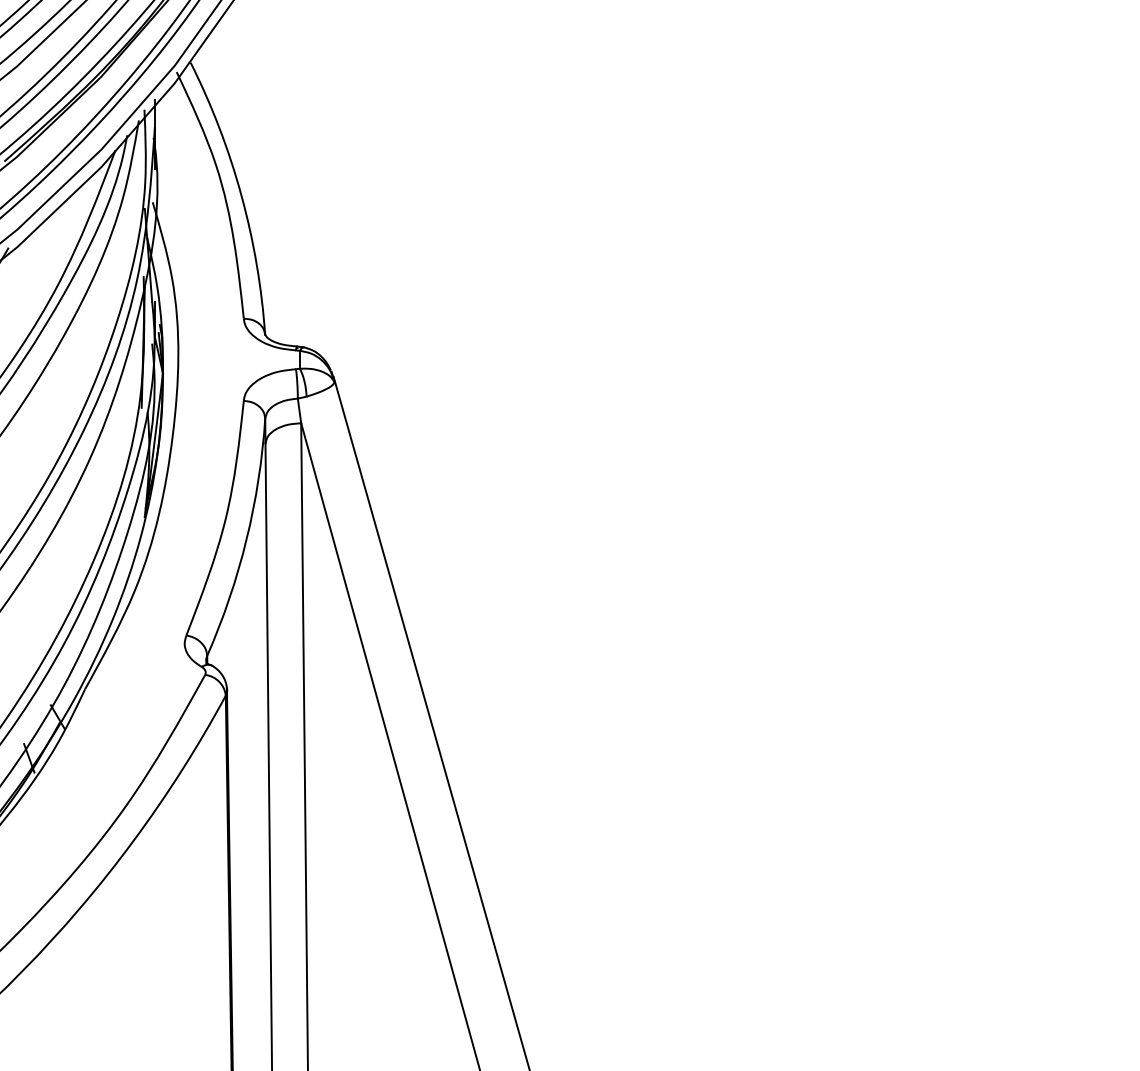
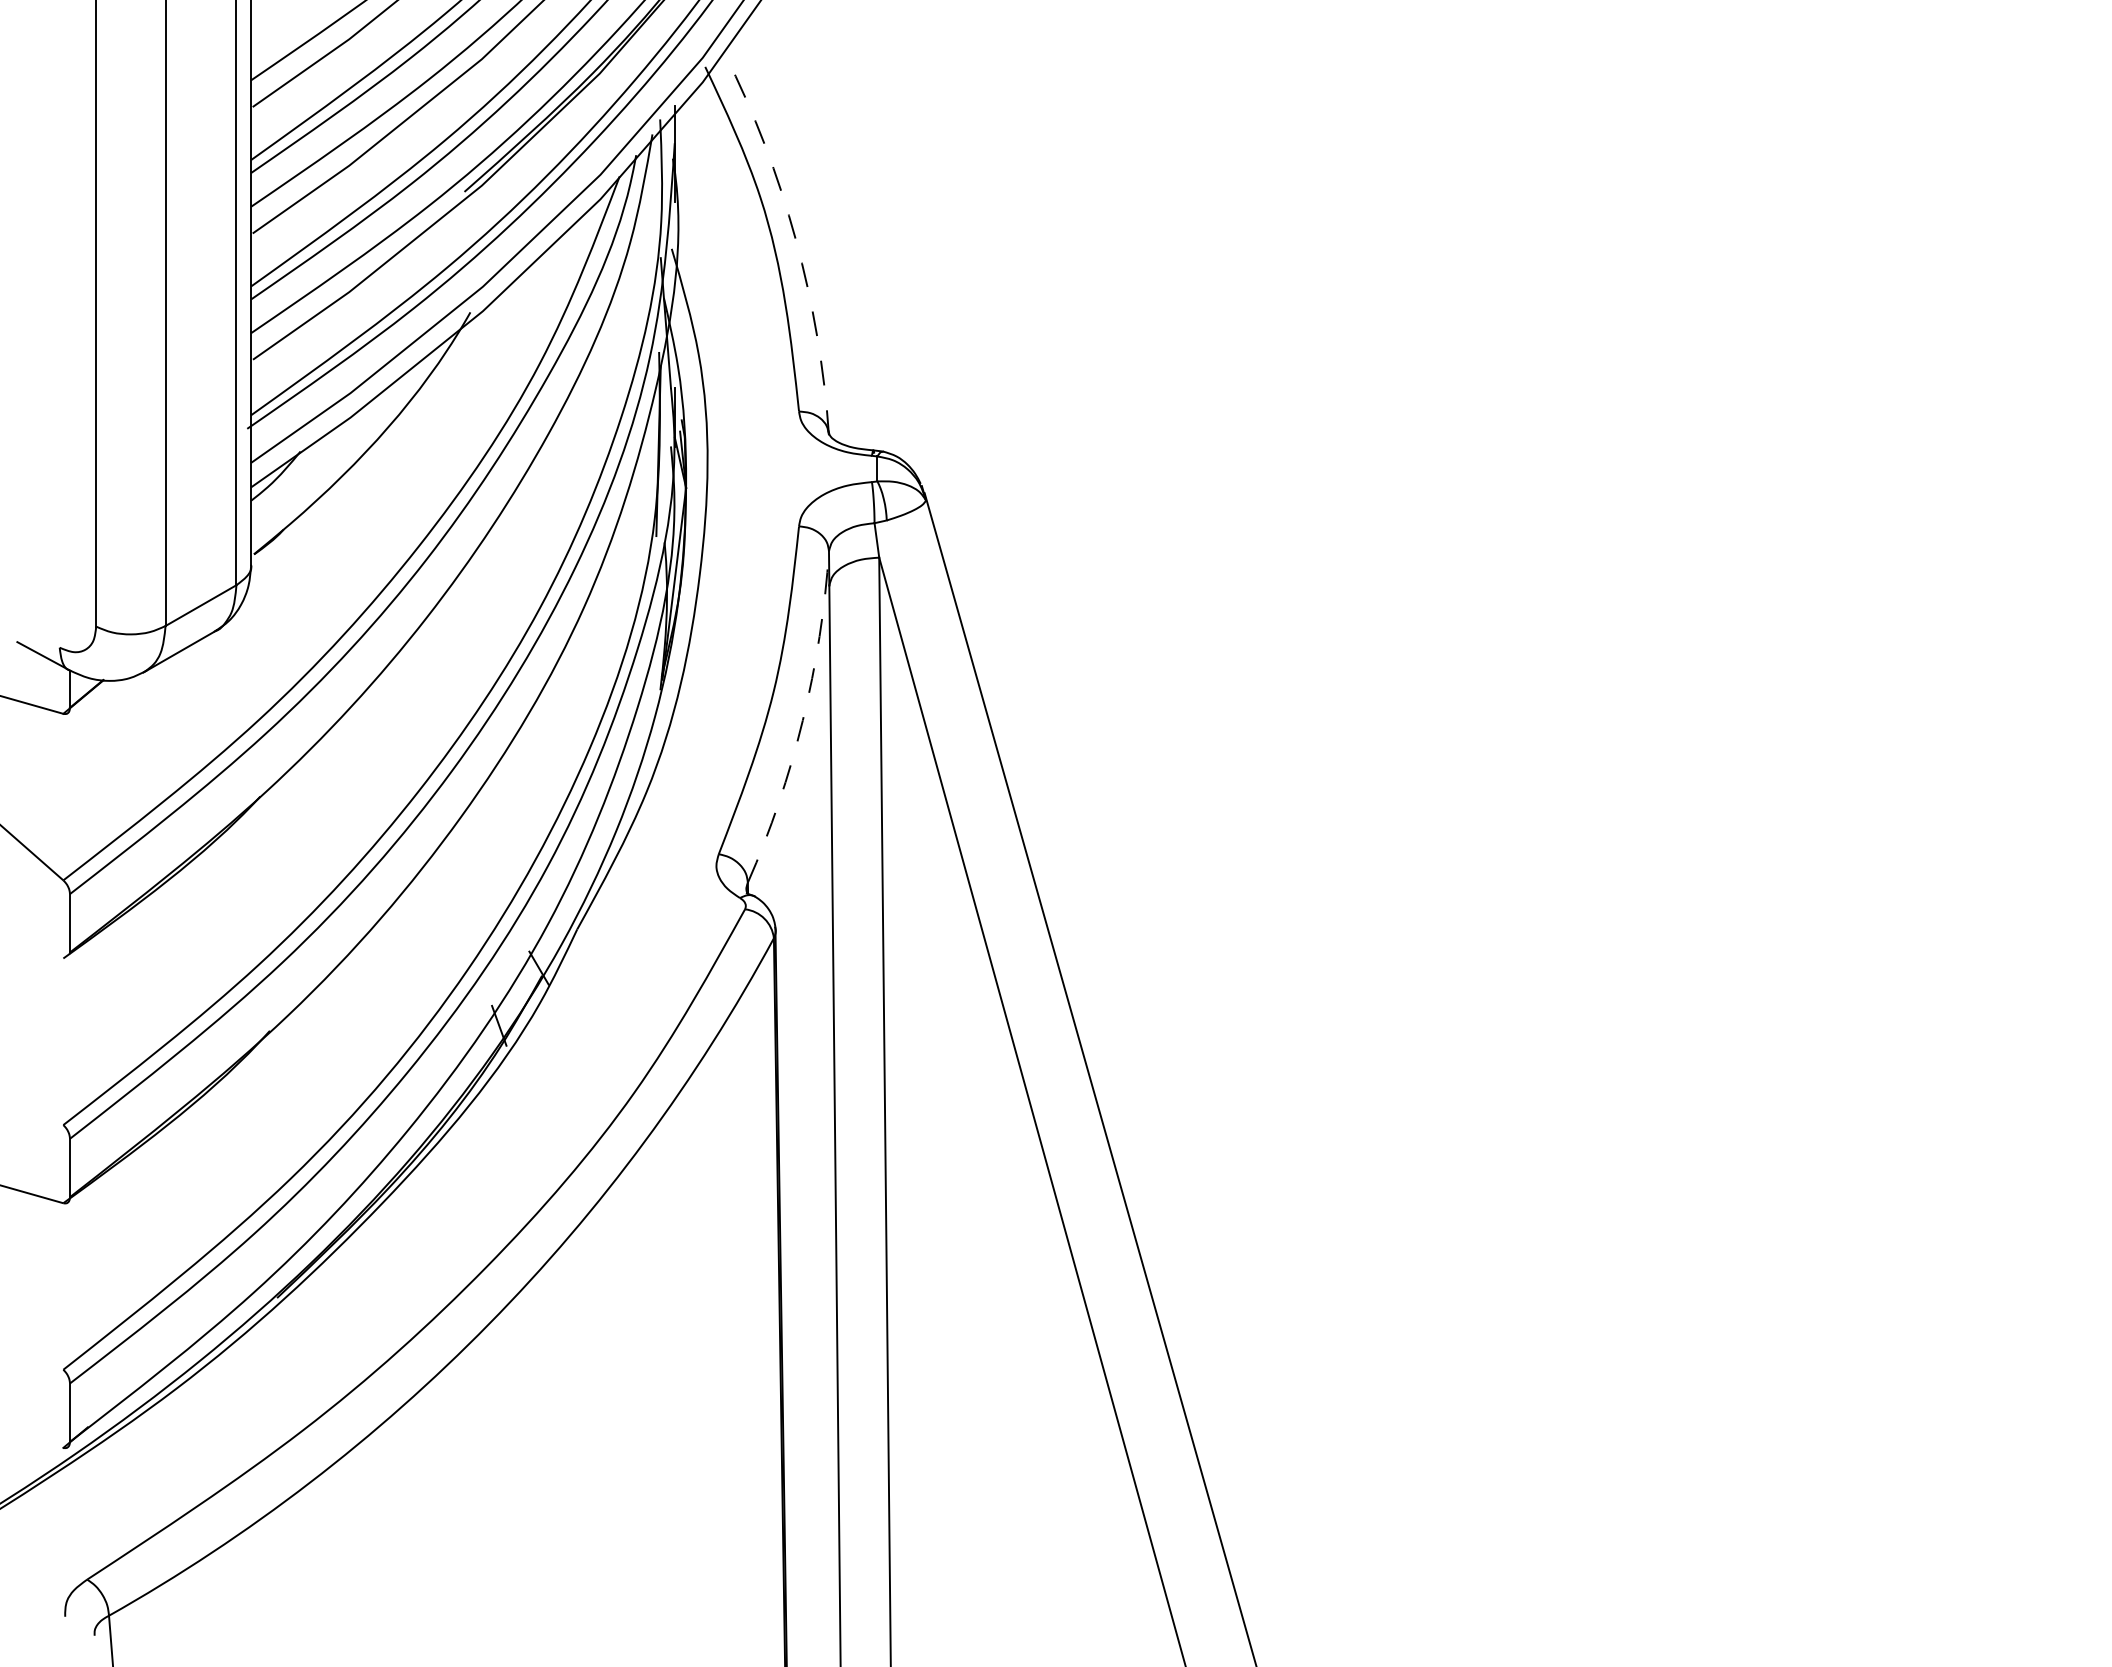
arc: (241, 195) -> (795, 239), solid -> dashed
arc: (246, 539) -> (802, 720), solid -> dashed

